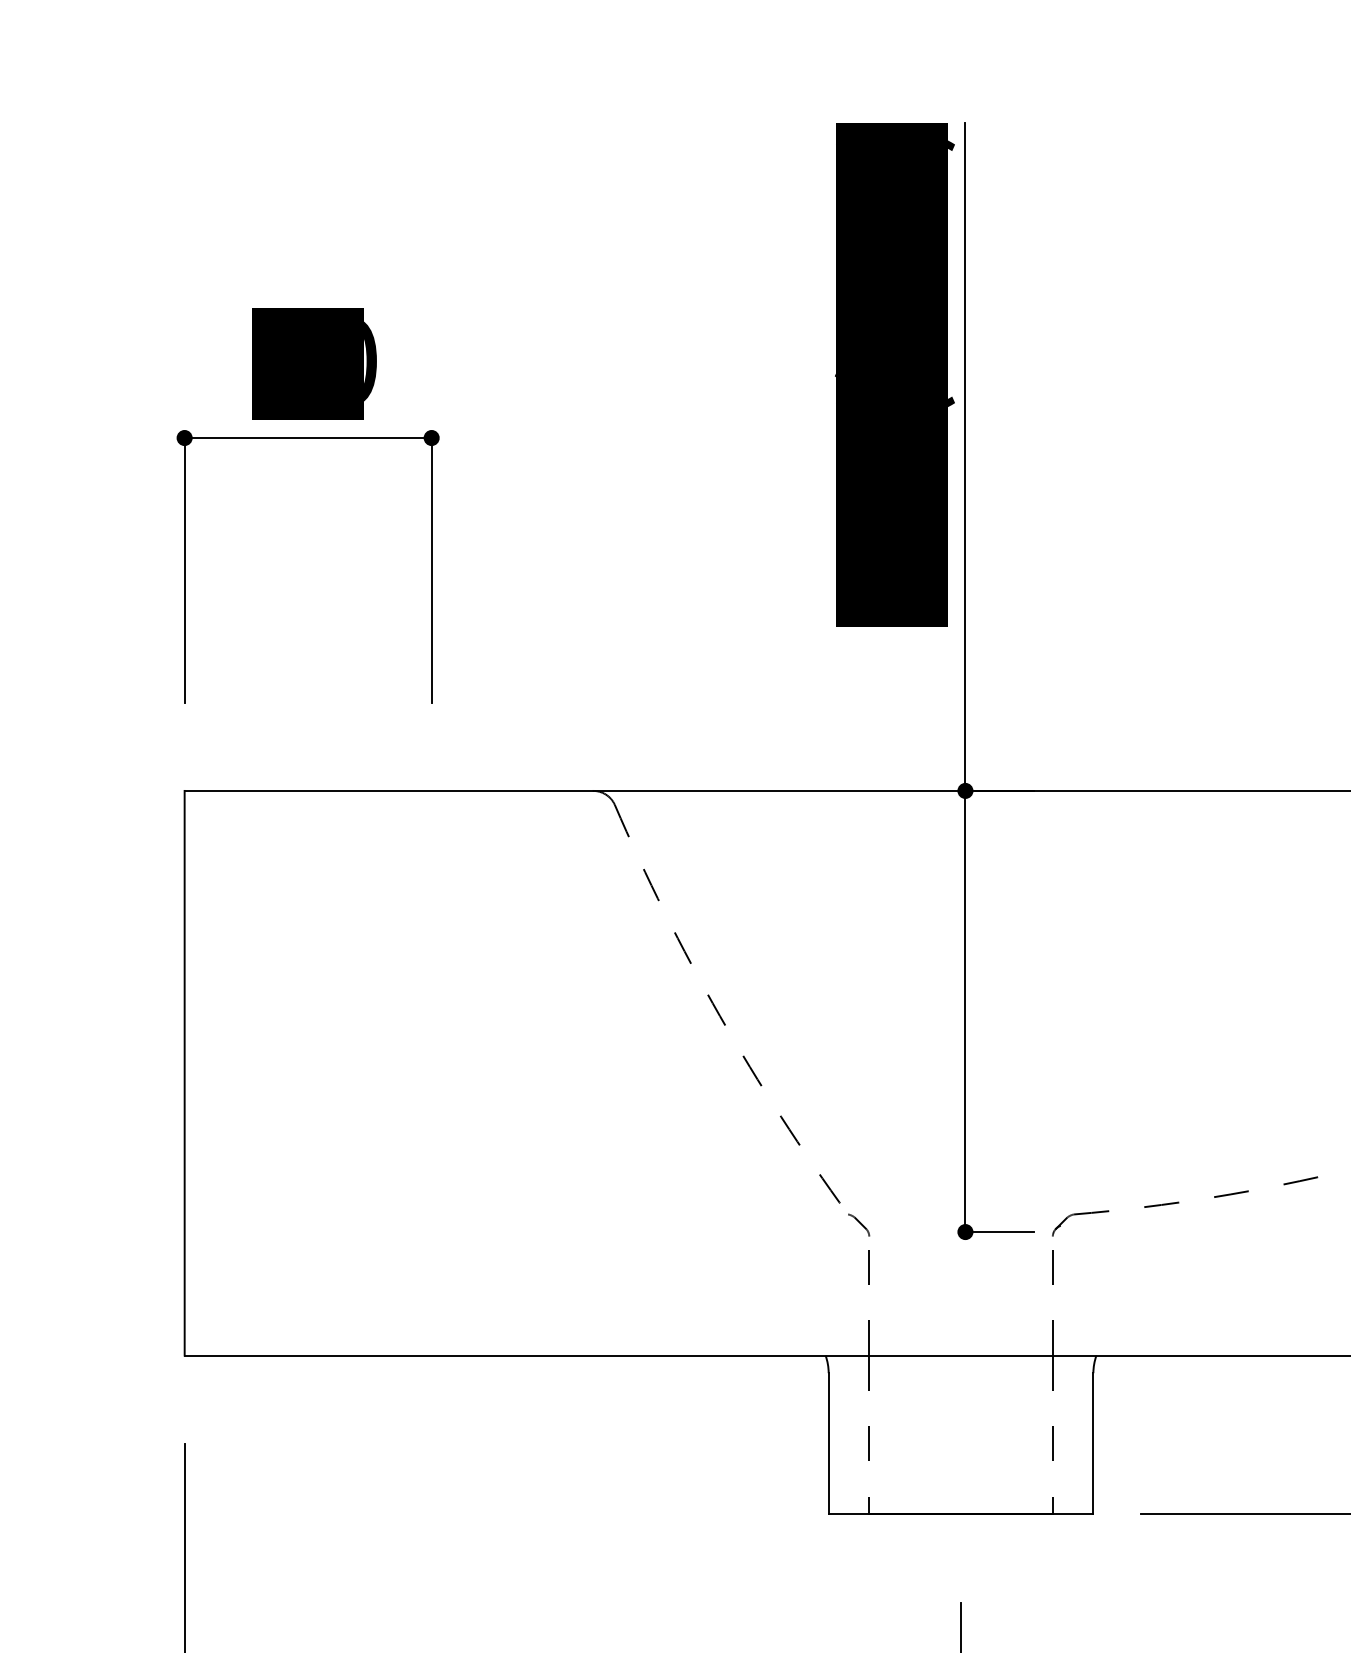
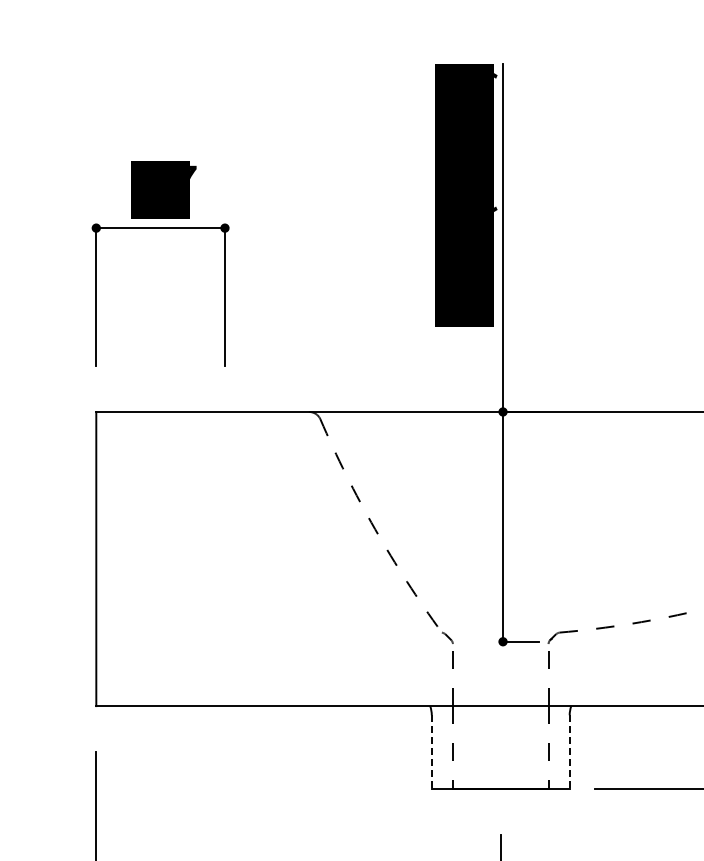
text: (371, 358) -> (193, 186), 70 -> 77
line: (828, 1444) -> (431, 752), solid -> dashed
line: (1093, 1444) -> (569, 752), solid -> dashed

